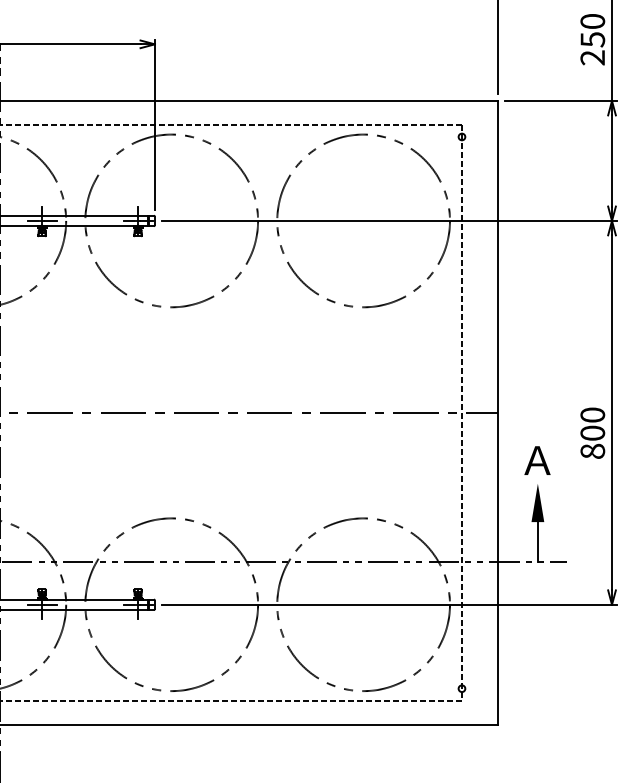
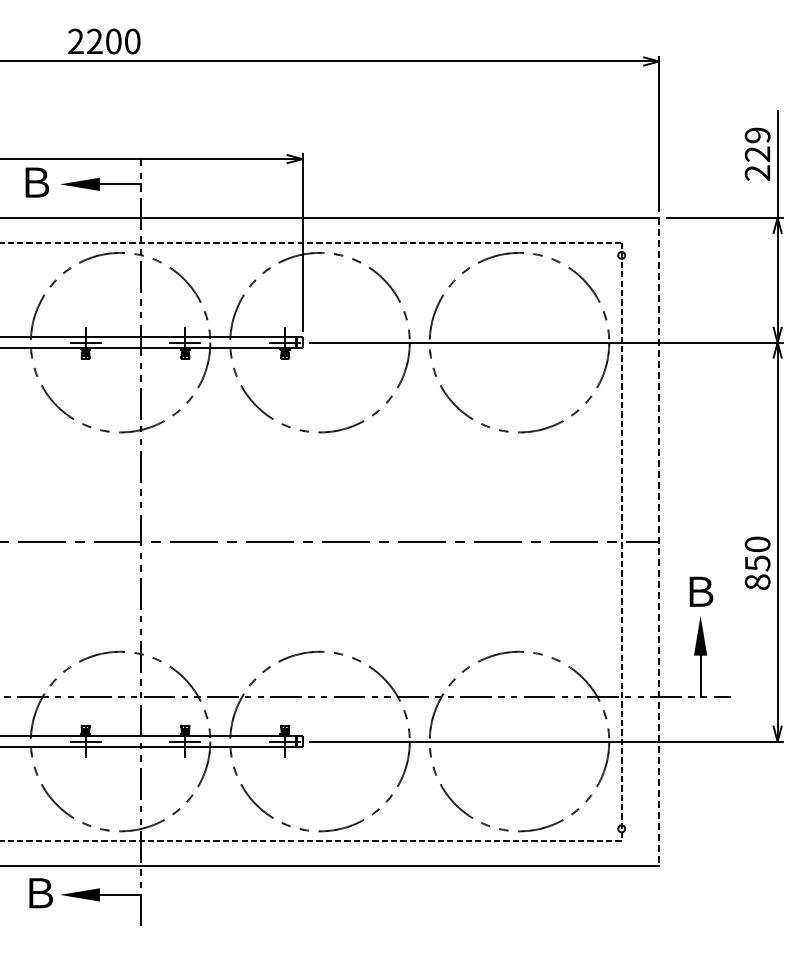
text: (592, 30) -> (757, 144), 250 -> 229
line: (498, 413) -> (659, 542), solid -> dashed
text: (592, 433) -> (757, 563), 800 -> 850
text: (536, 460) -> (699, 591), Ａ -> Ｂ

